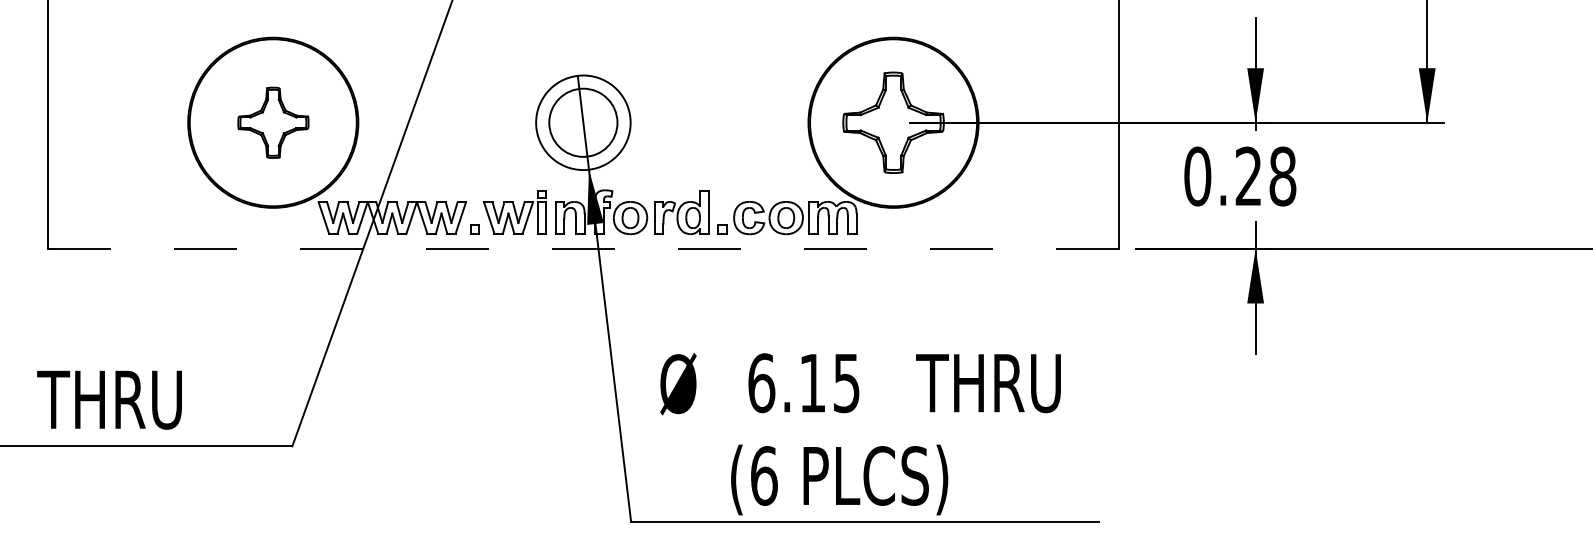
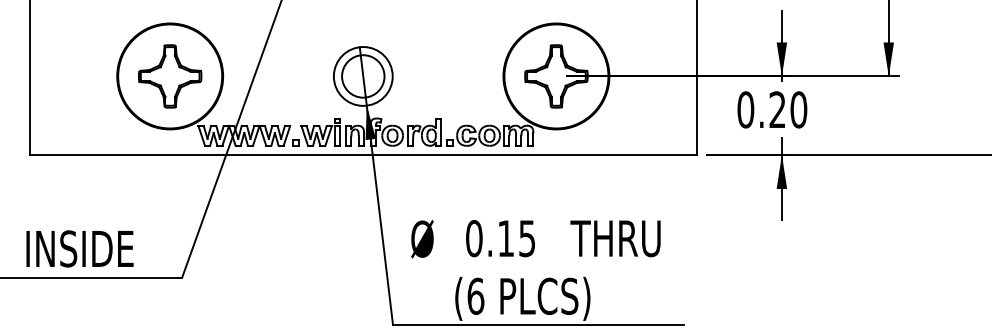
part: (273, 122) -> (170, 76), size x1.43
text: (1282, 177) -> (798, 110), 0.28 -> 0.20
line: (583, 248) -> (363, 154), dashed -> solid
text: (761, 383) -> (474, 238), 6.15 -> 0.15
text: (126, 399) -> (78, 248), THRU -> INSIDE

